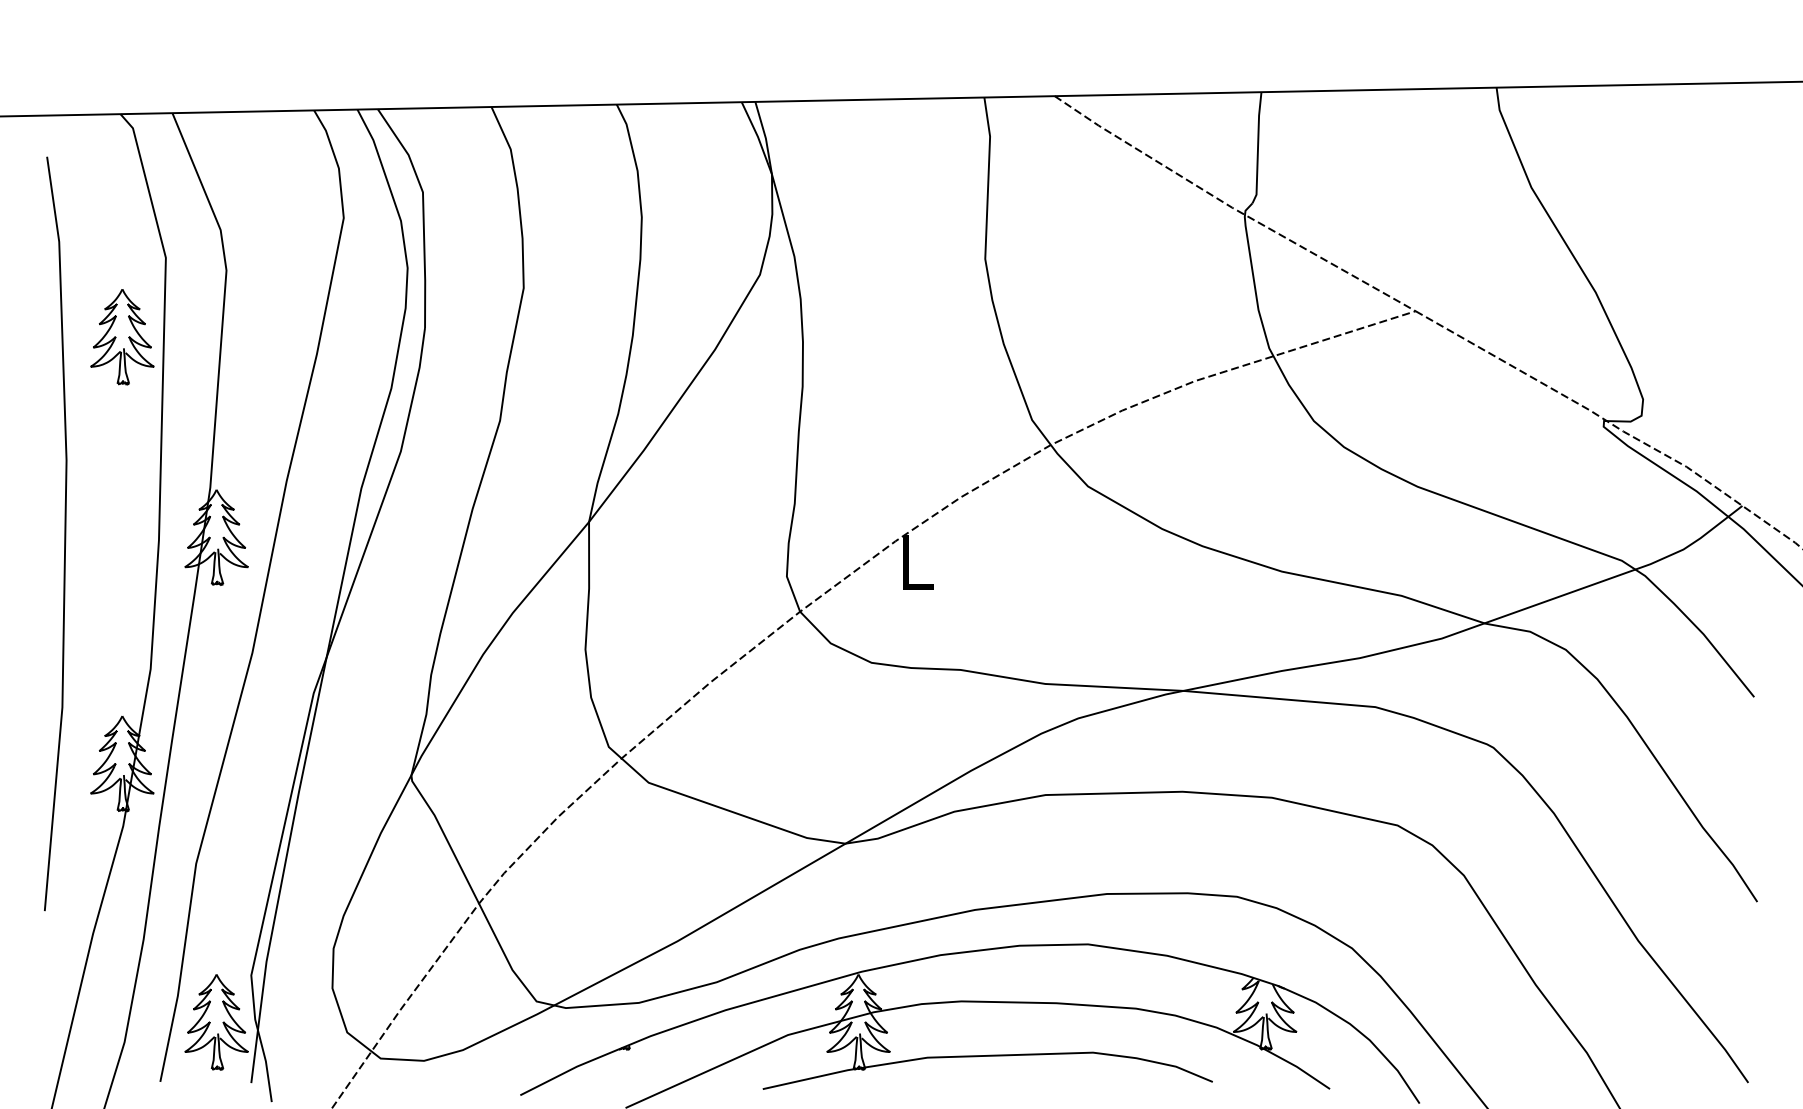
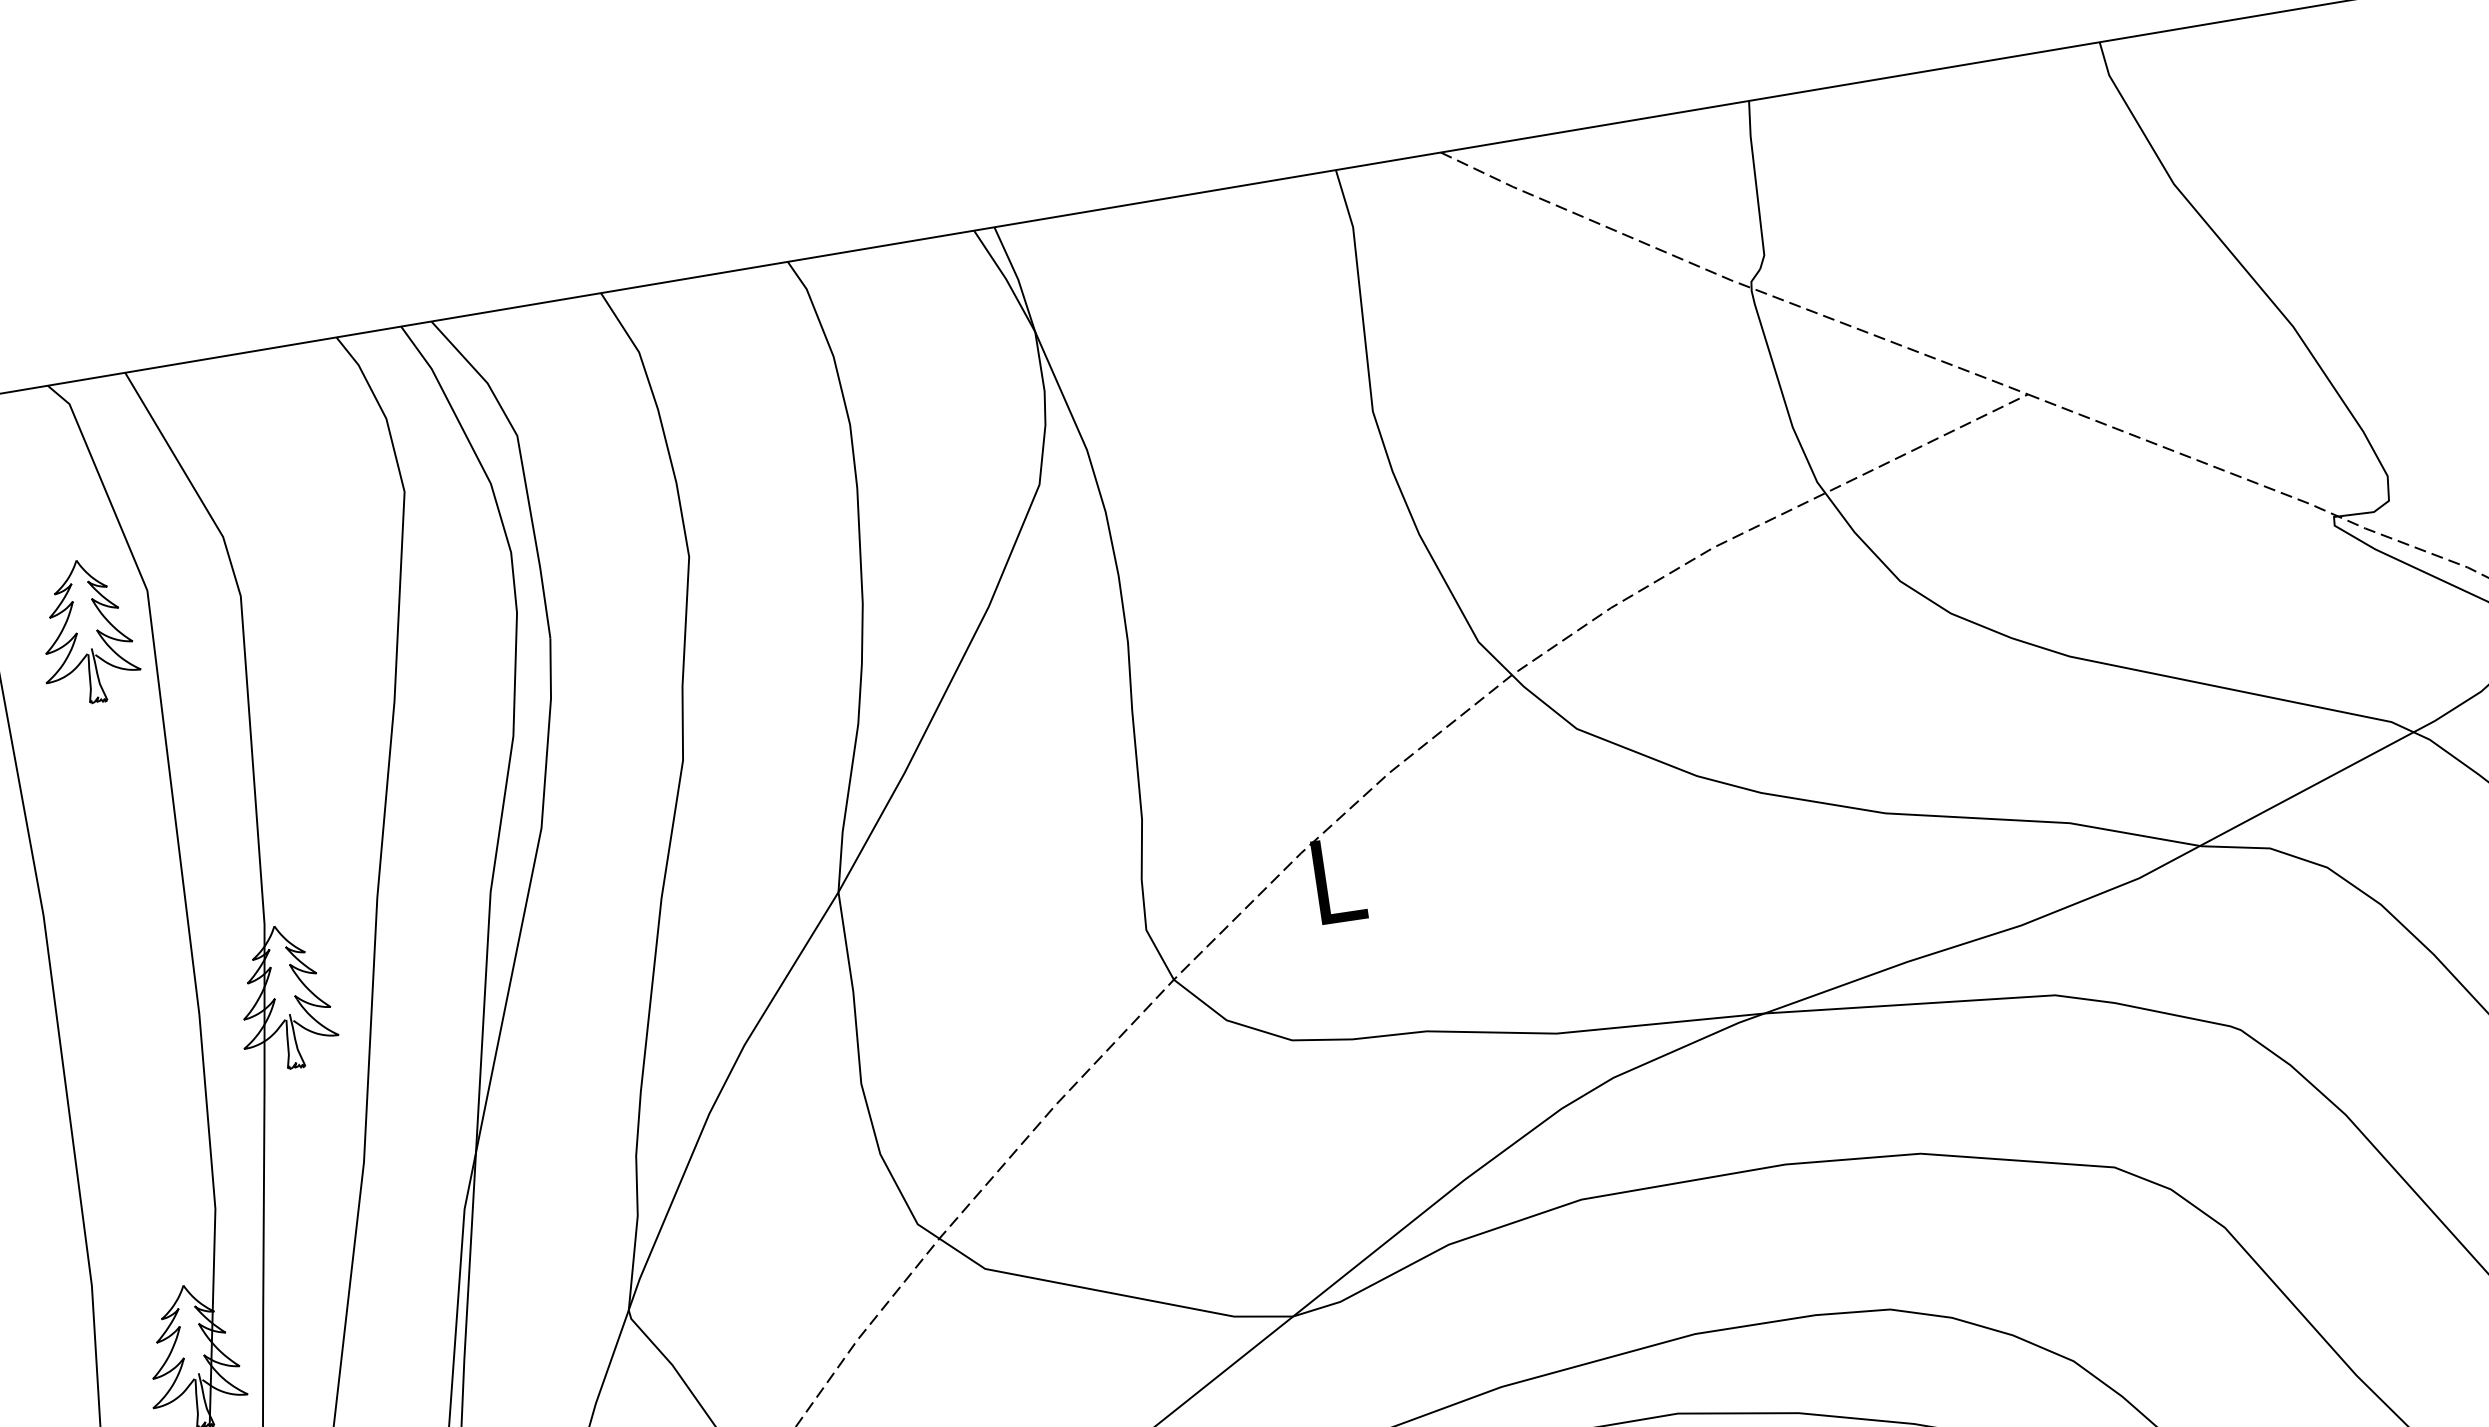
part: (122, 337) -> (87, 632), moved

